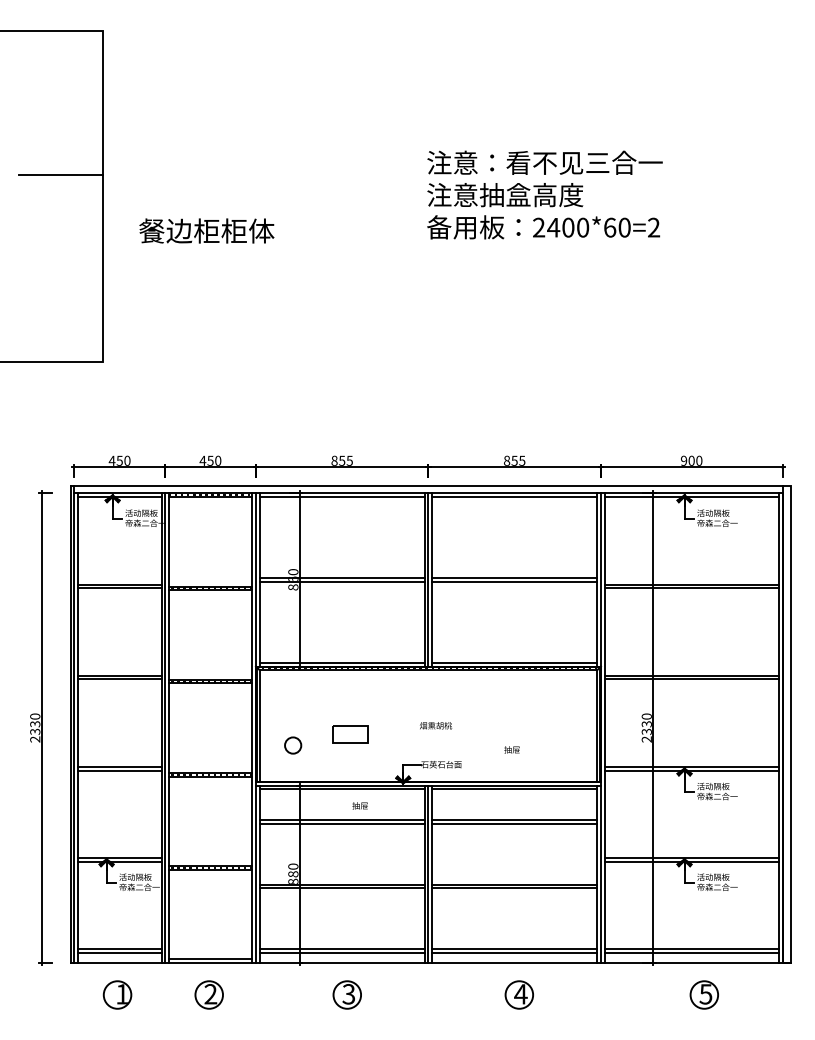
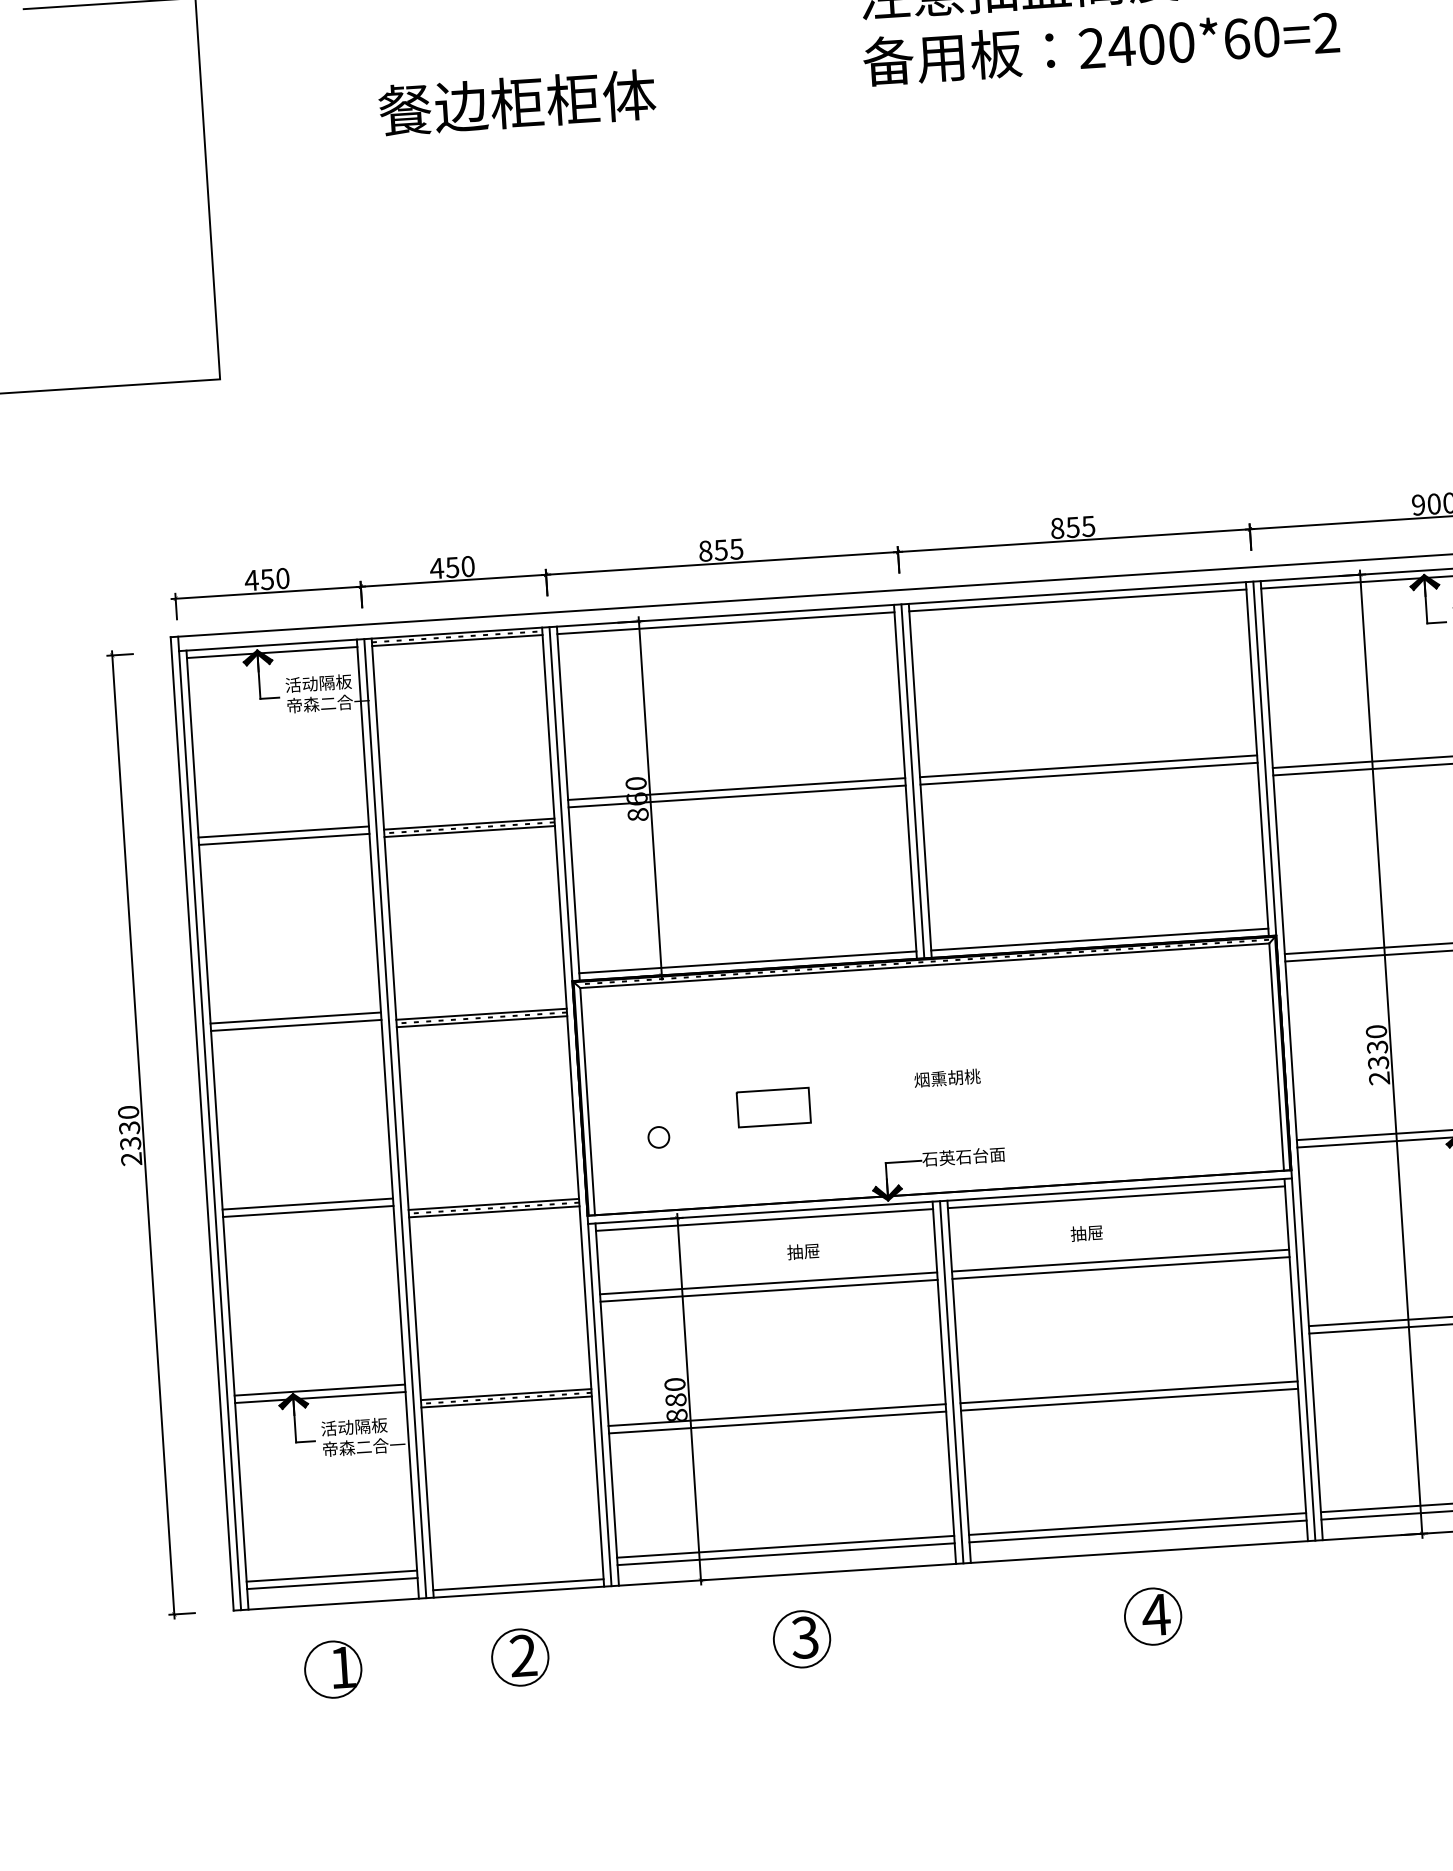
text: (206, 230) -> (516, 101), moved
circle: (293, 745) -> (659, 1137), size x0.62
text: (511, 749) -> (1085, 1232), moved

